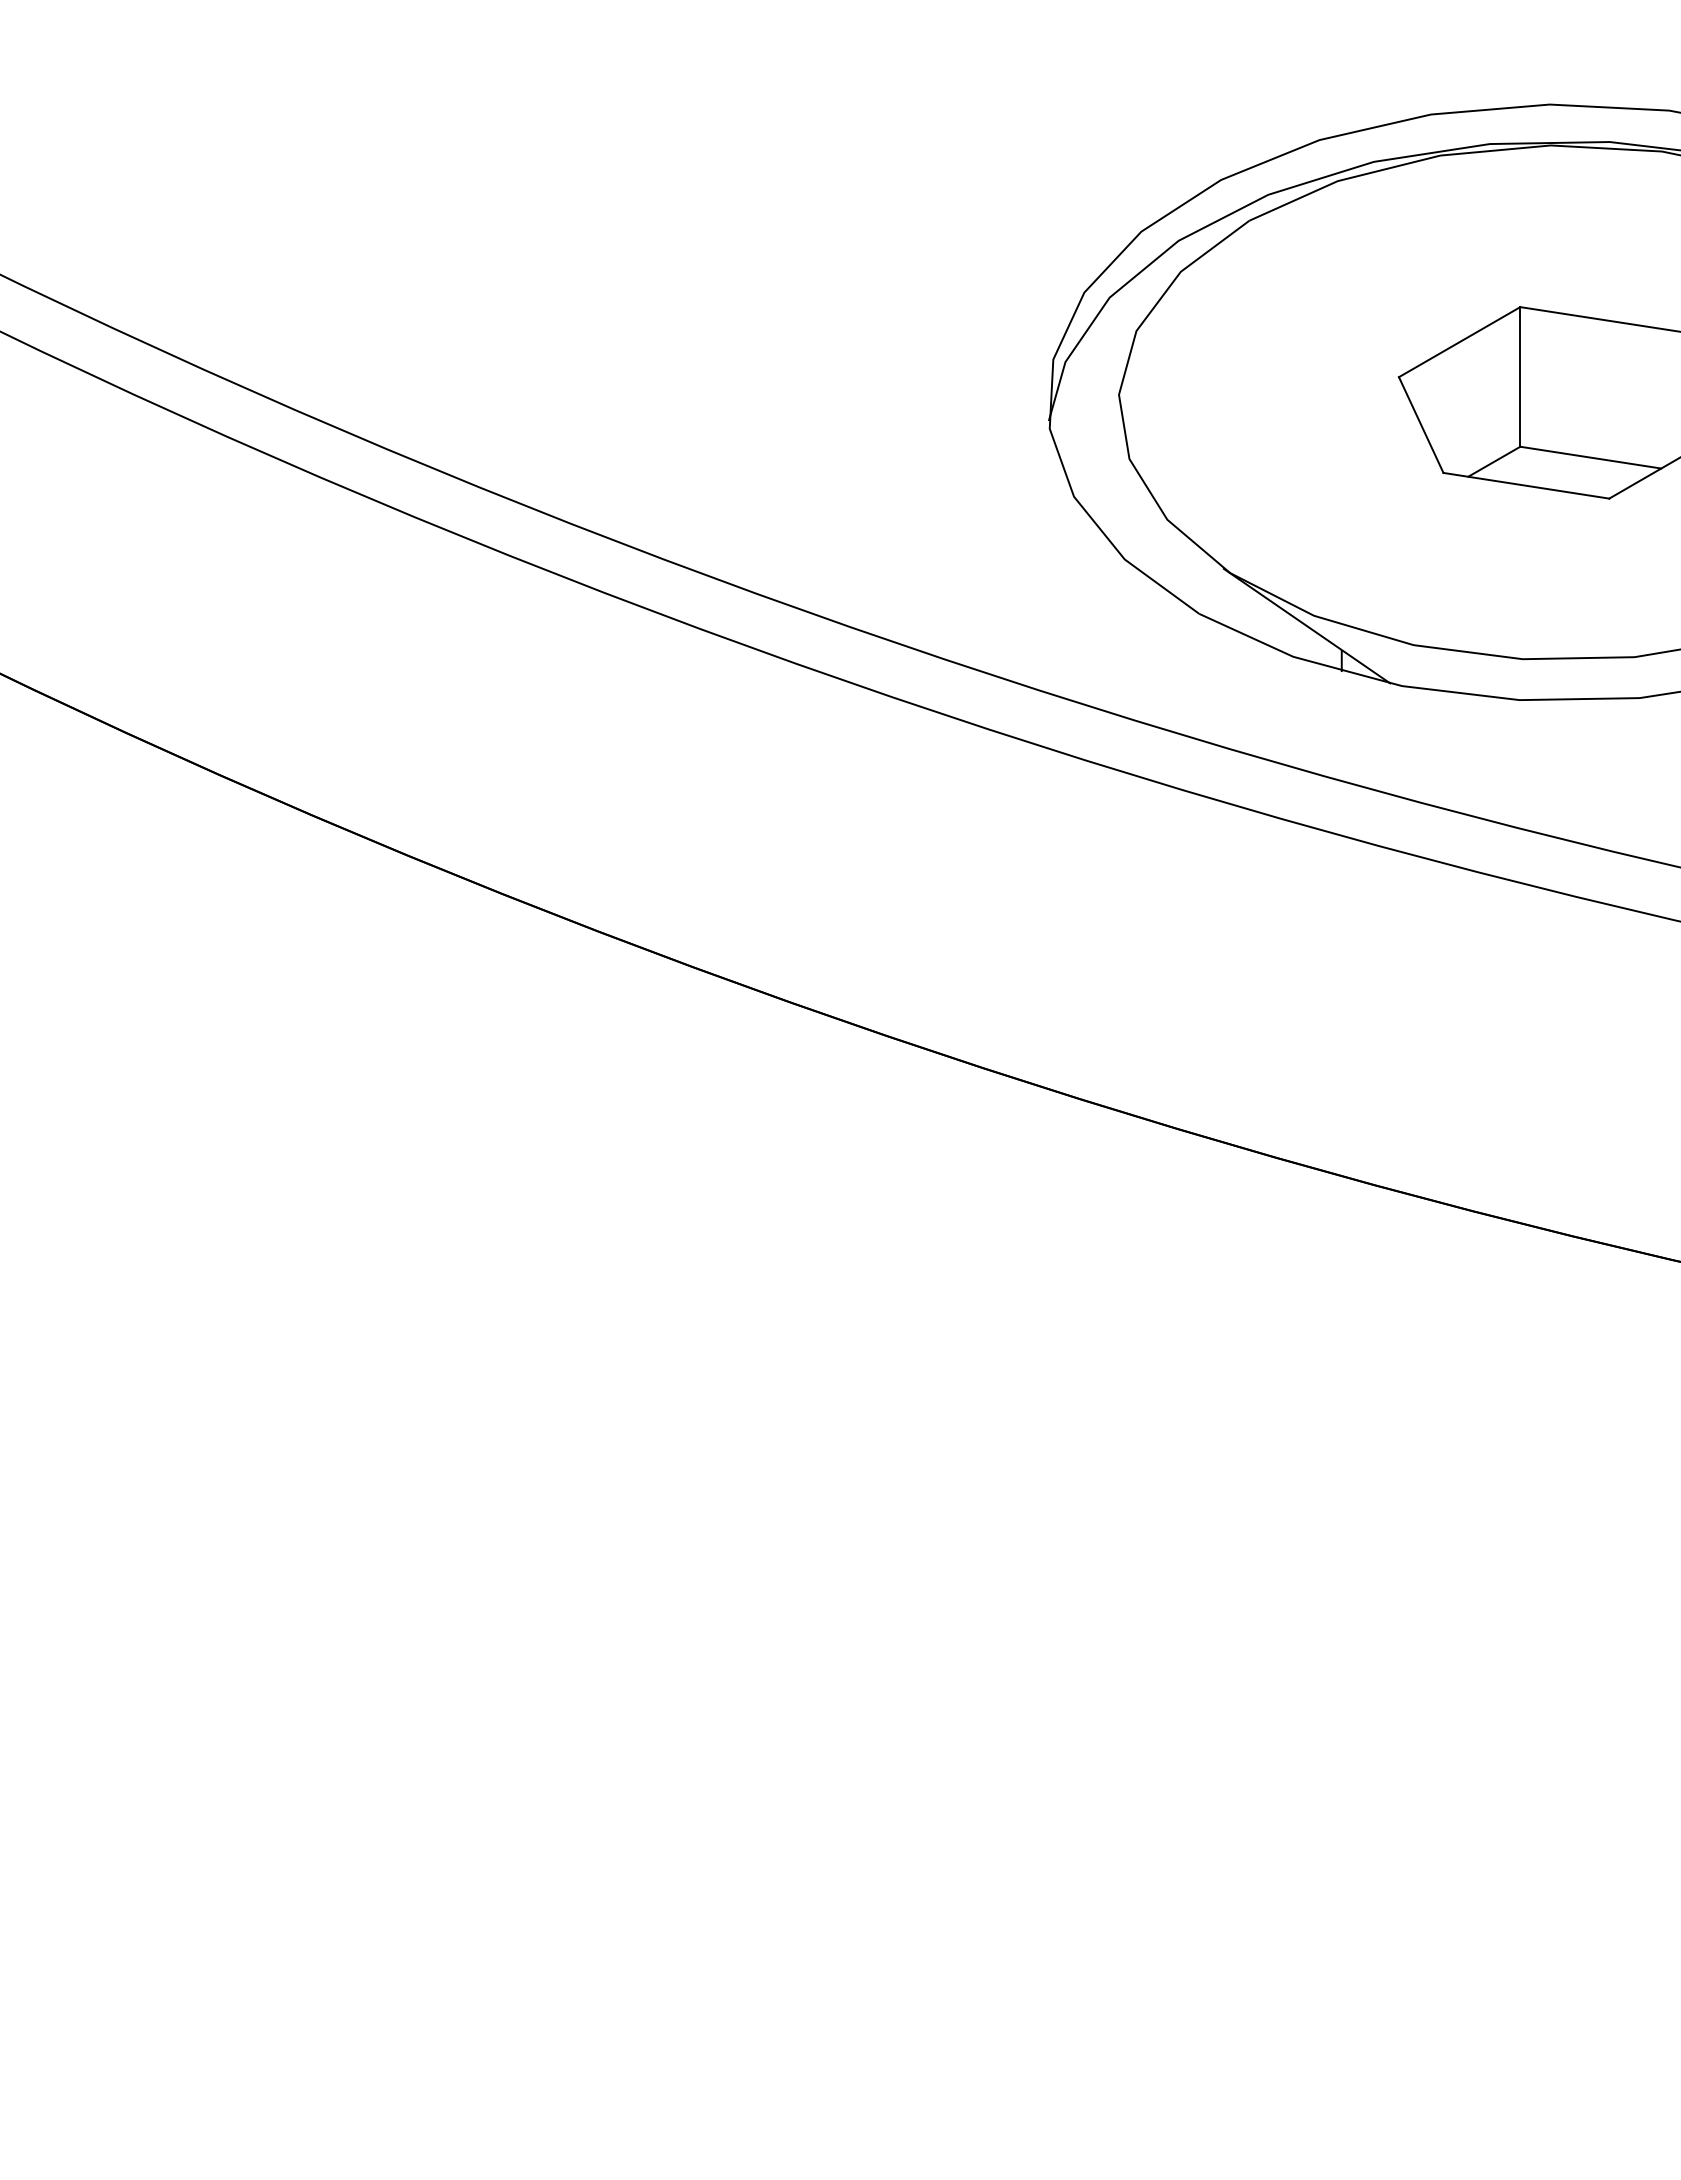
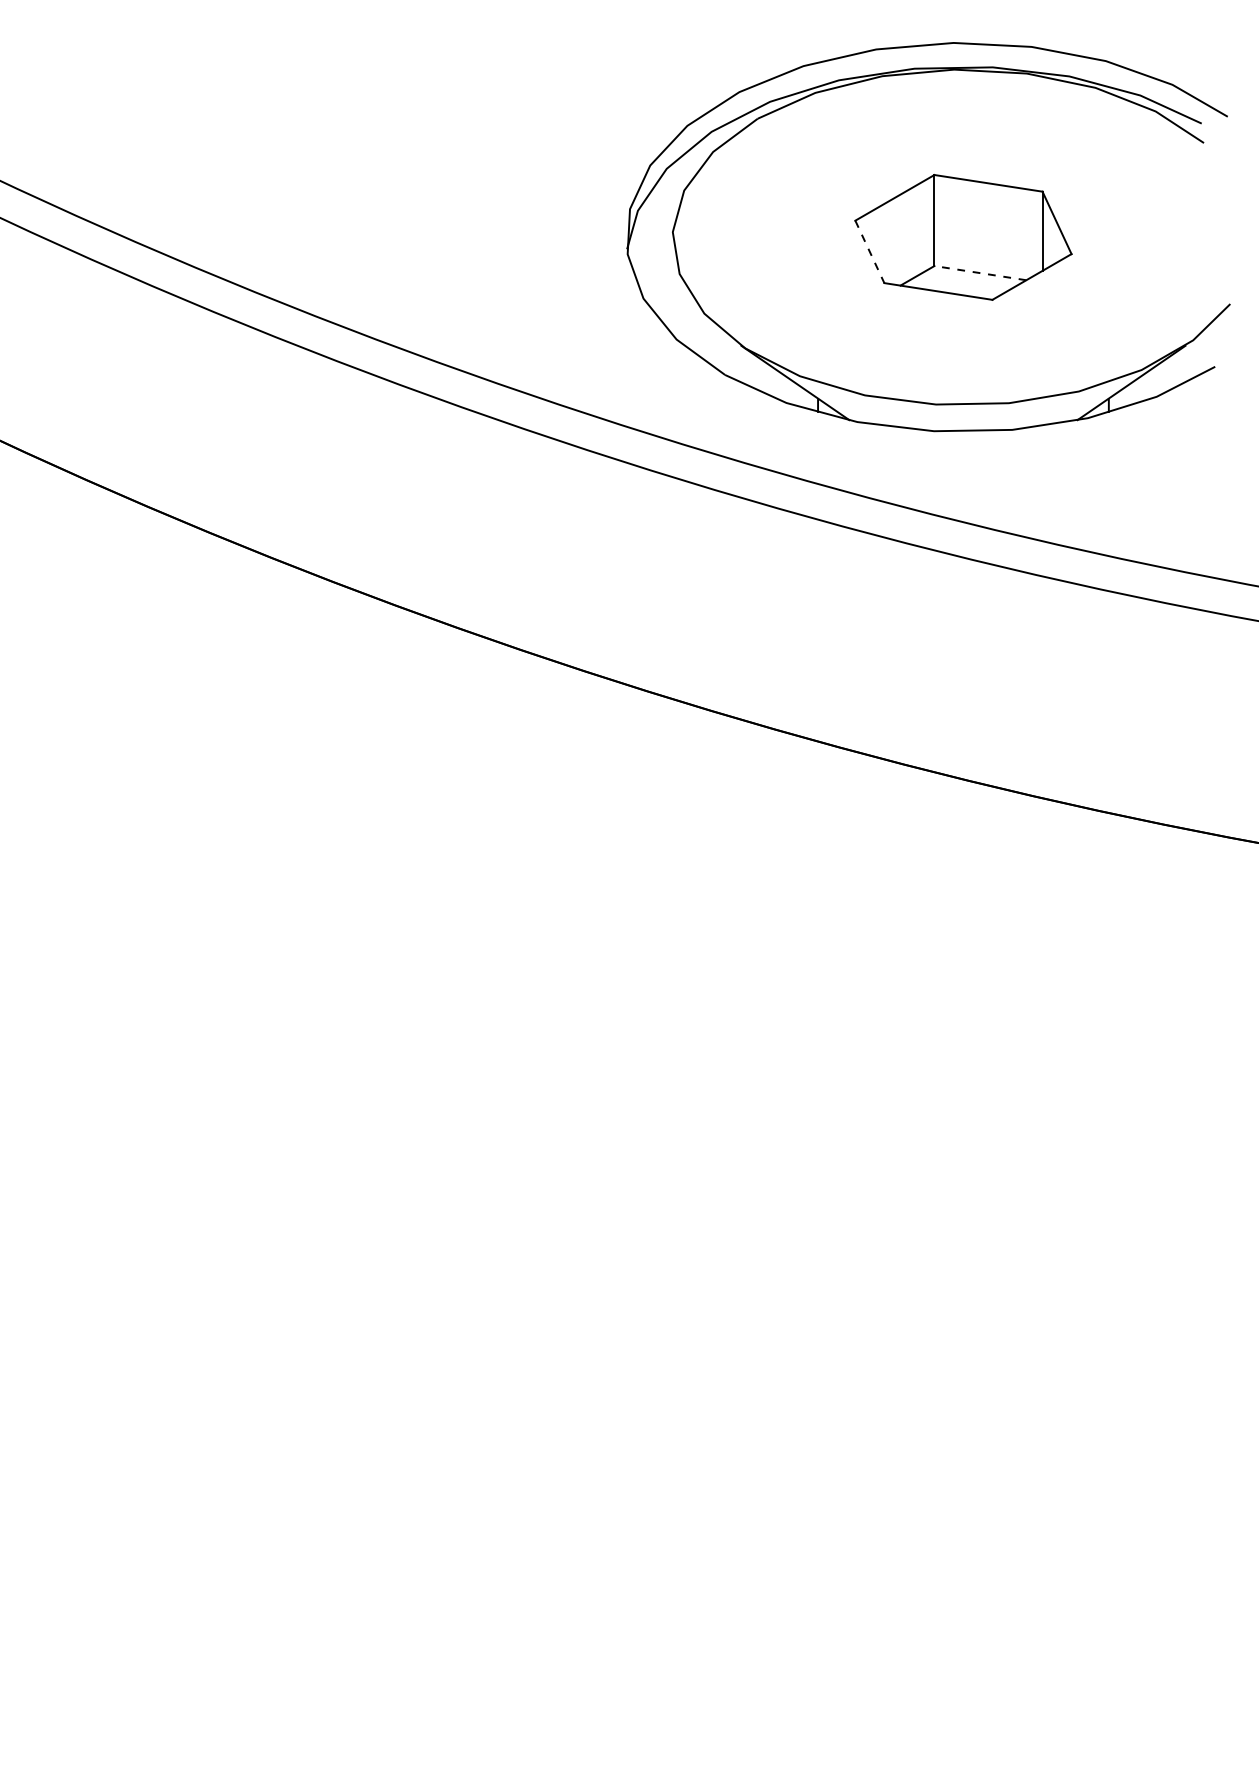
line: (1422, 425) -> (870, 252), solid -> dashed
line: (1589, 458) -> (979, 273), solid -> dashed

